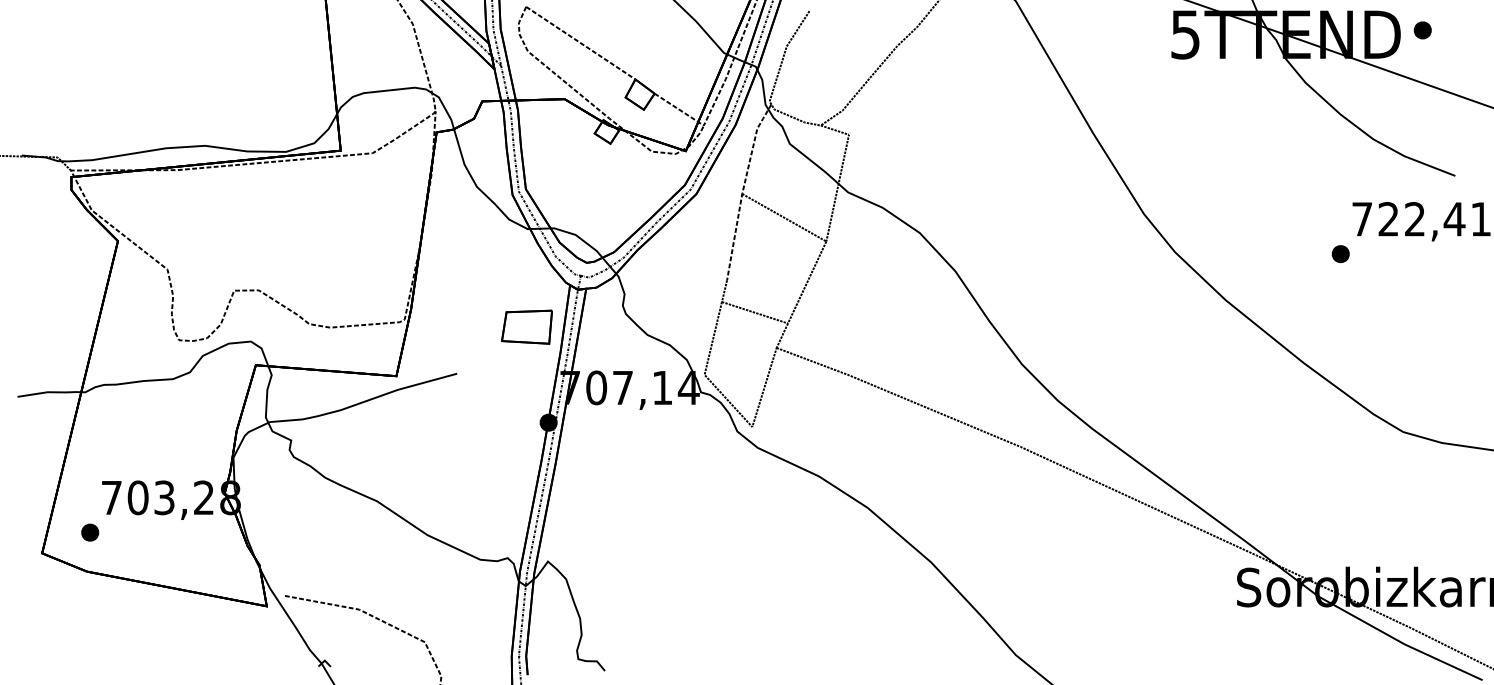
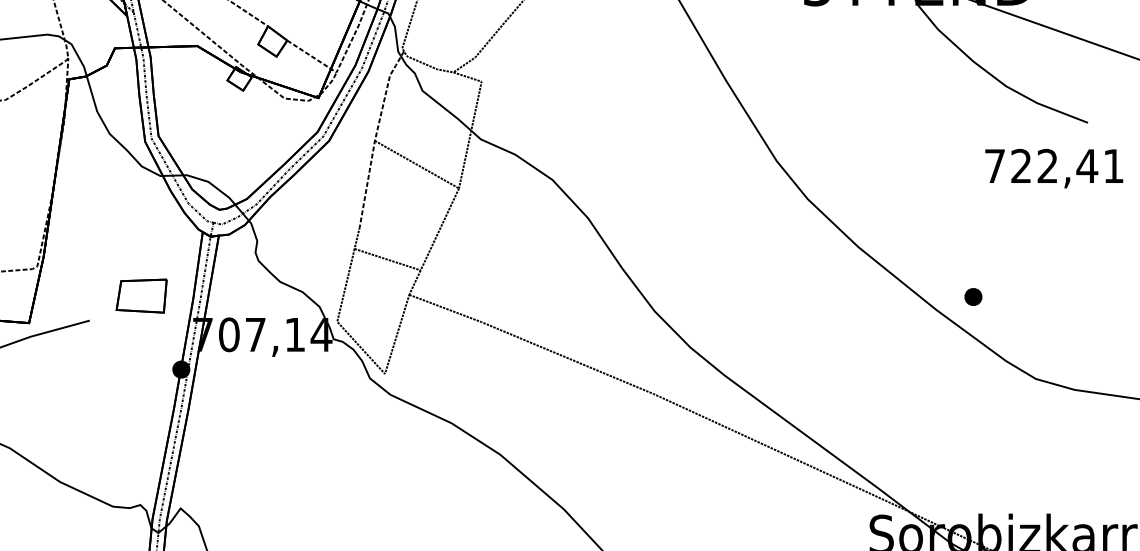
part: (1340, 253) -> (973, 296), moved
part: (526, 326) -> (141, 295), moved

